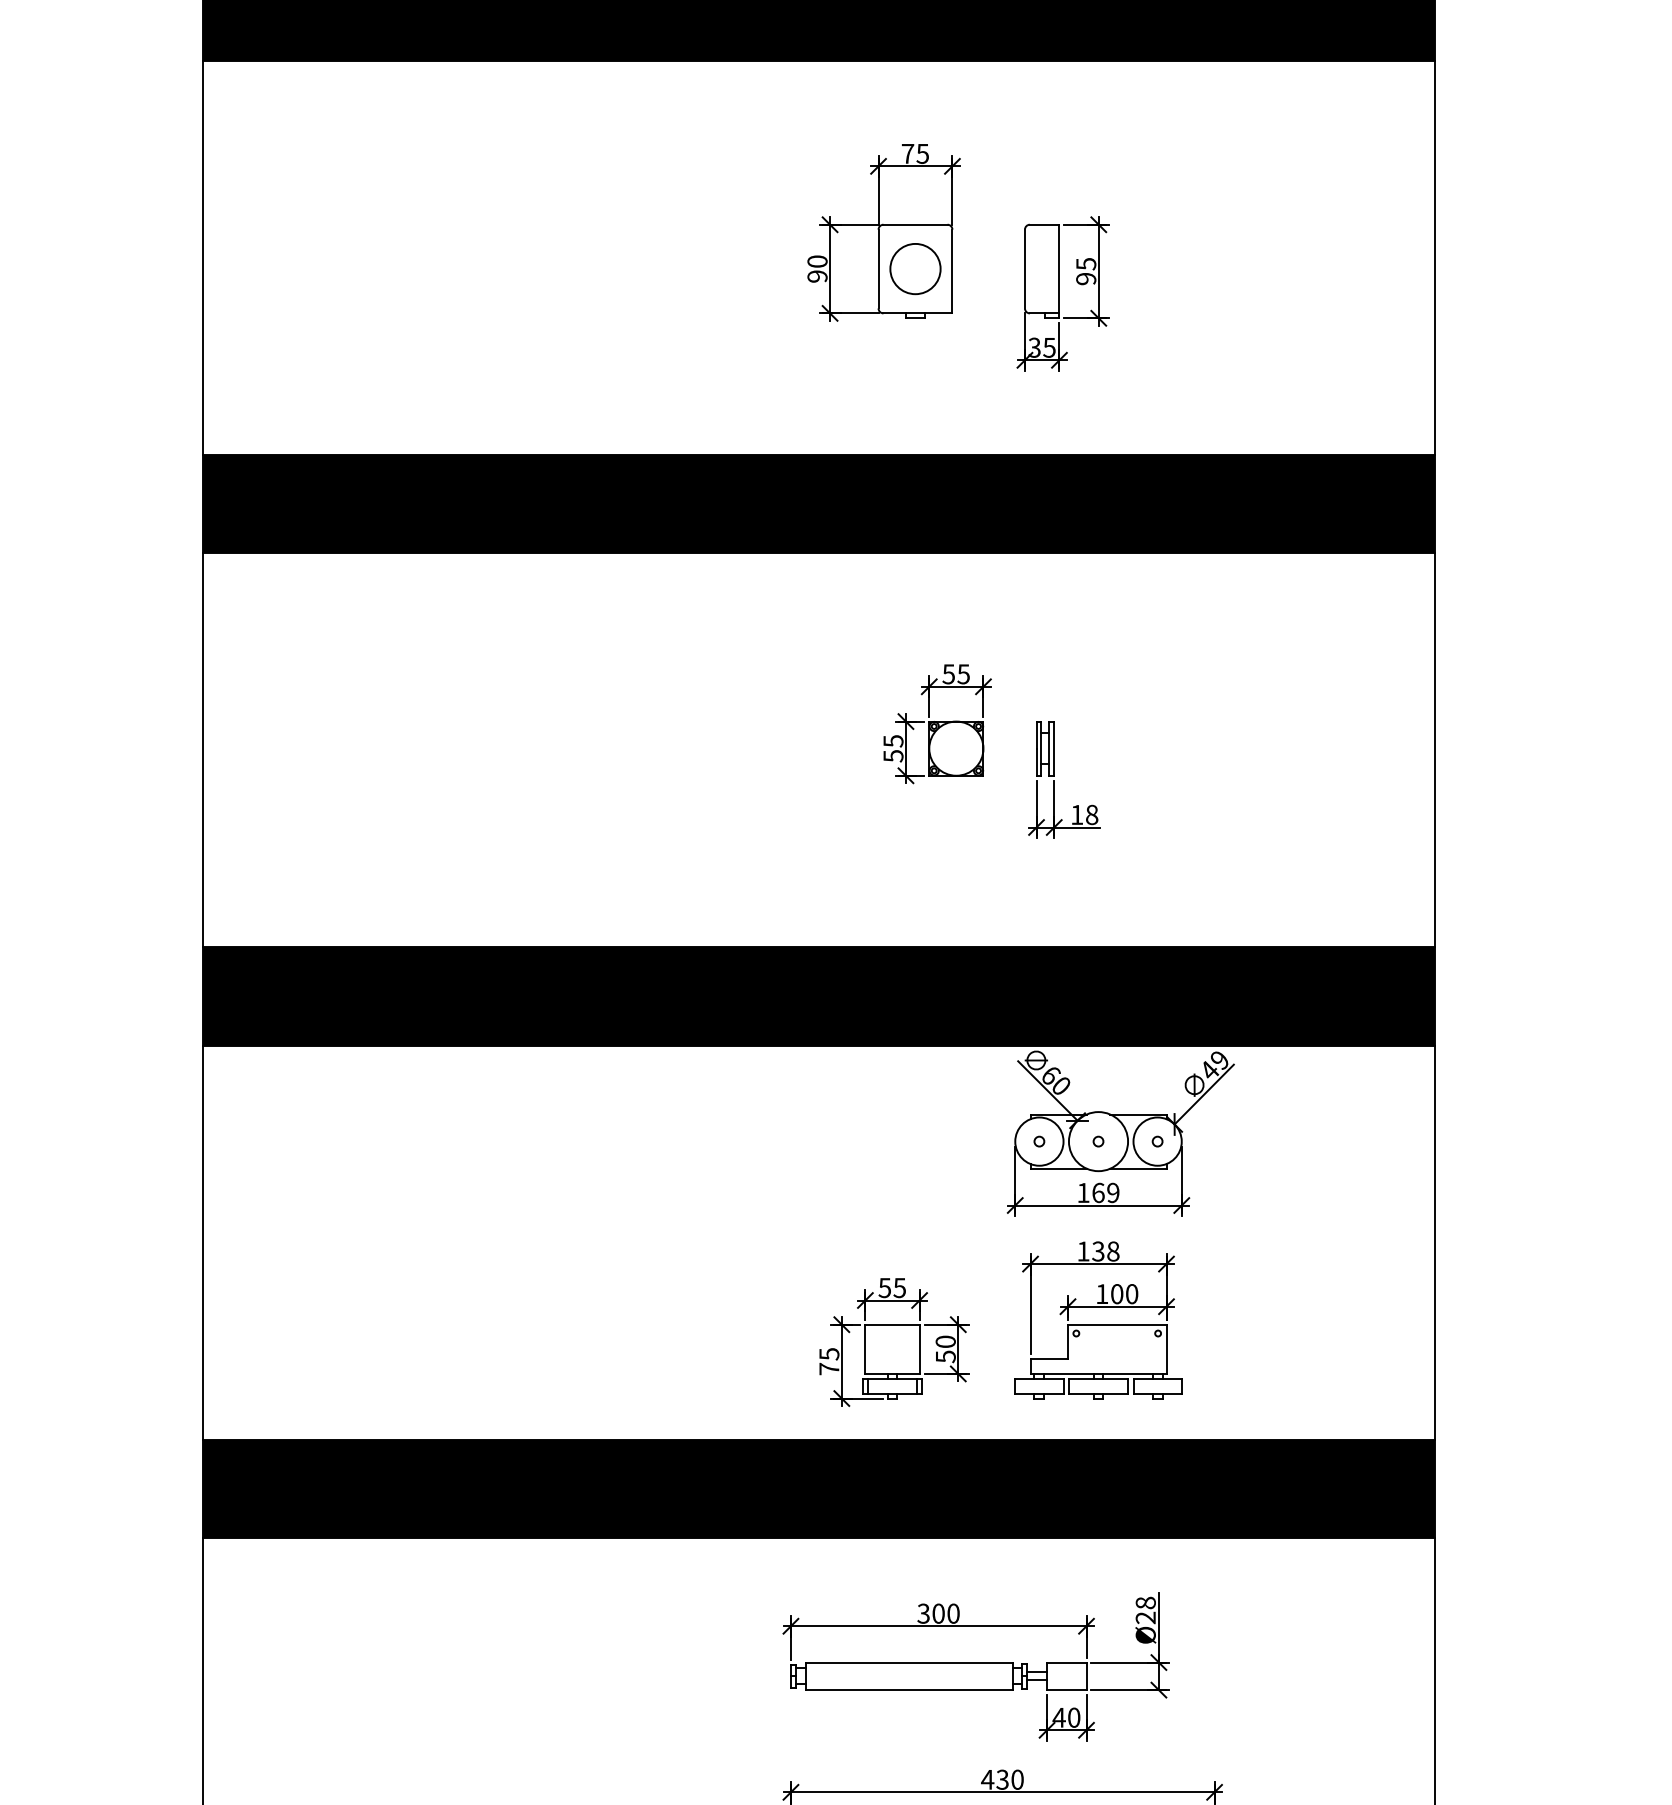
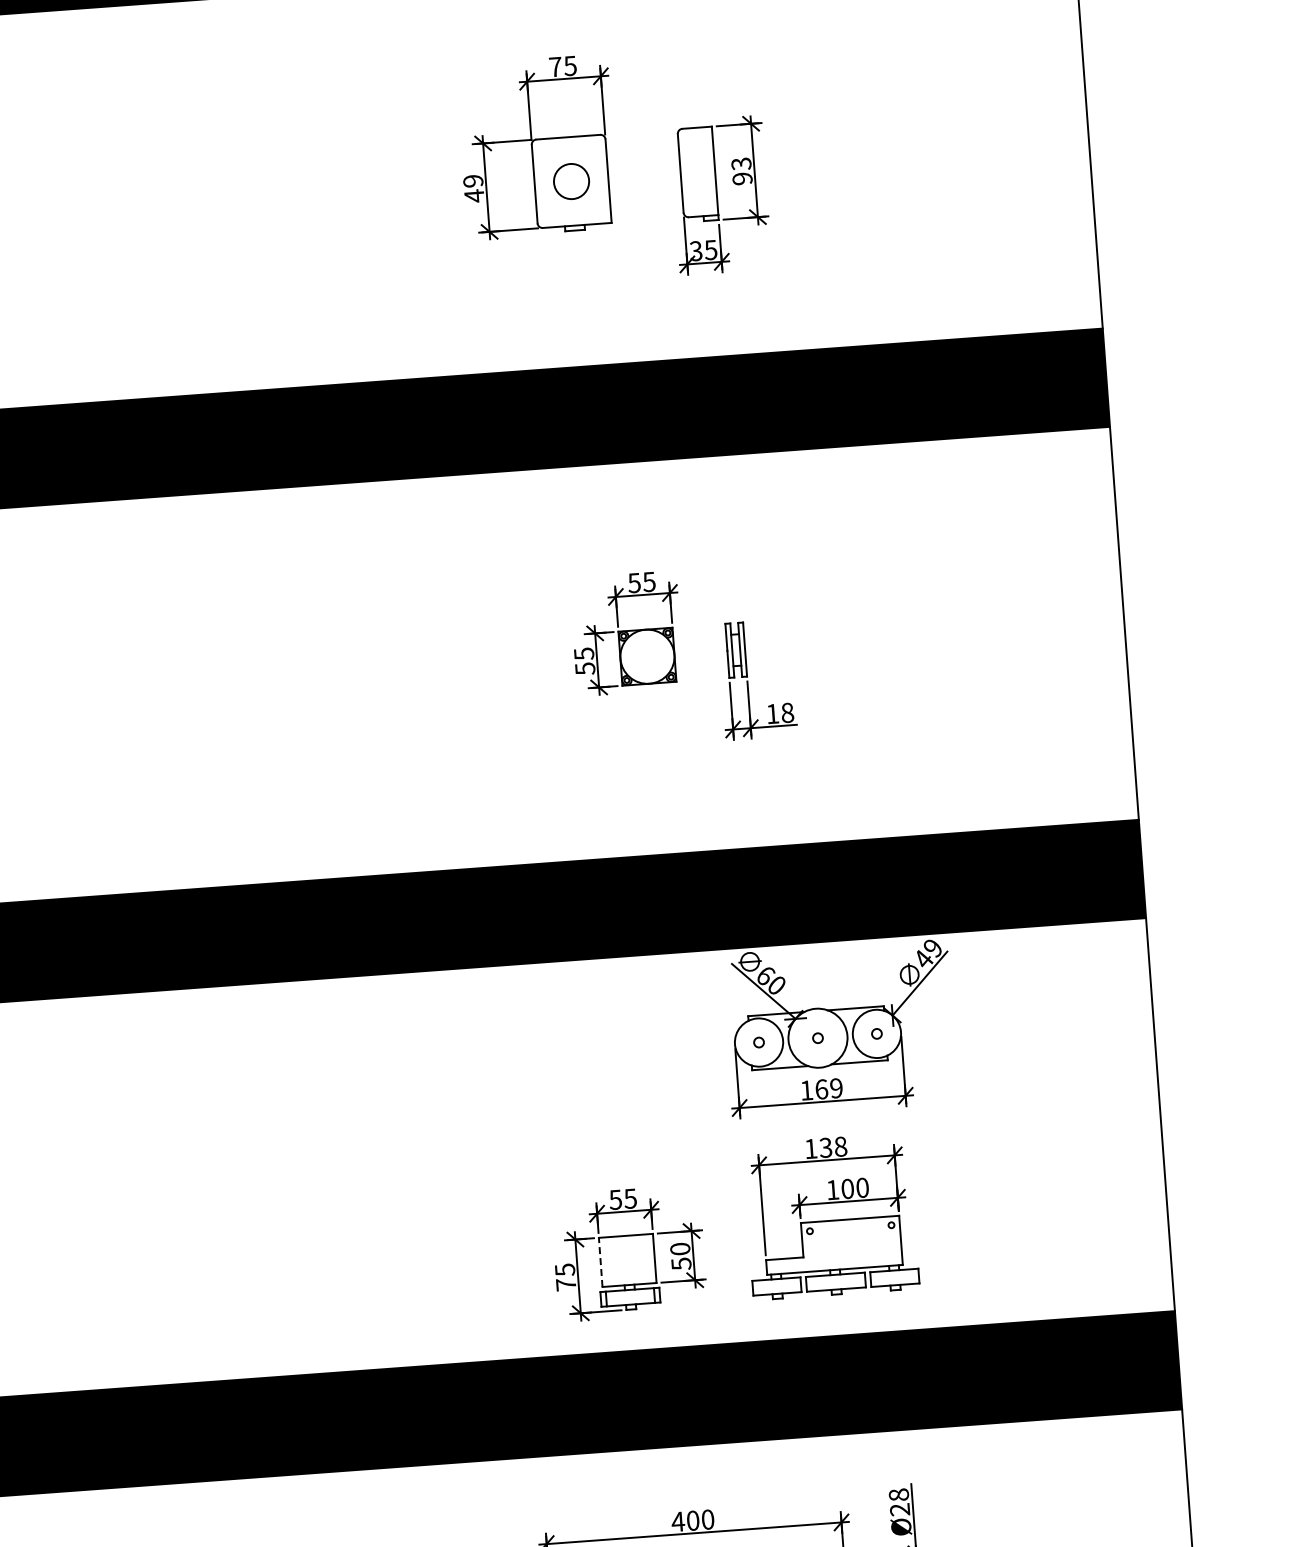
text: (1085, 263) -> (740, 163), 95 -> 93
text: (817, 269) -> (473, 189), 90 -> 49
circle: (915, 269) -> (571, 181), size x0.7
line: (865, 1349) -> (600, 1262), solid -> dashed
text: (923, 1613) -> (678, 1521), 300 -> 400

